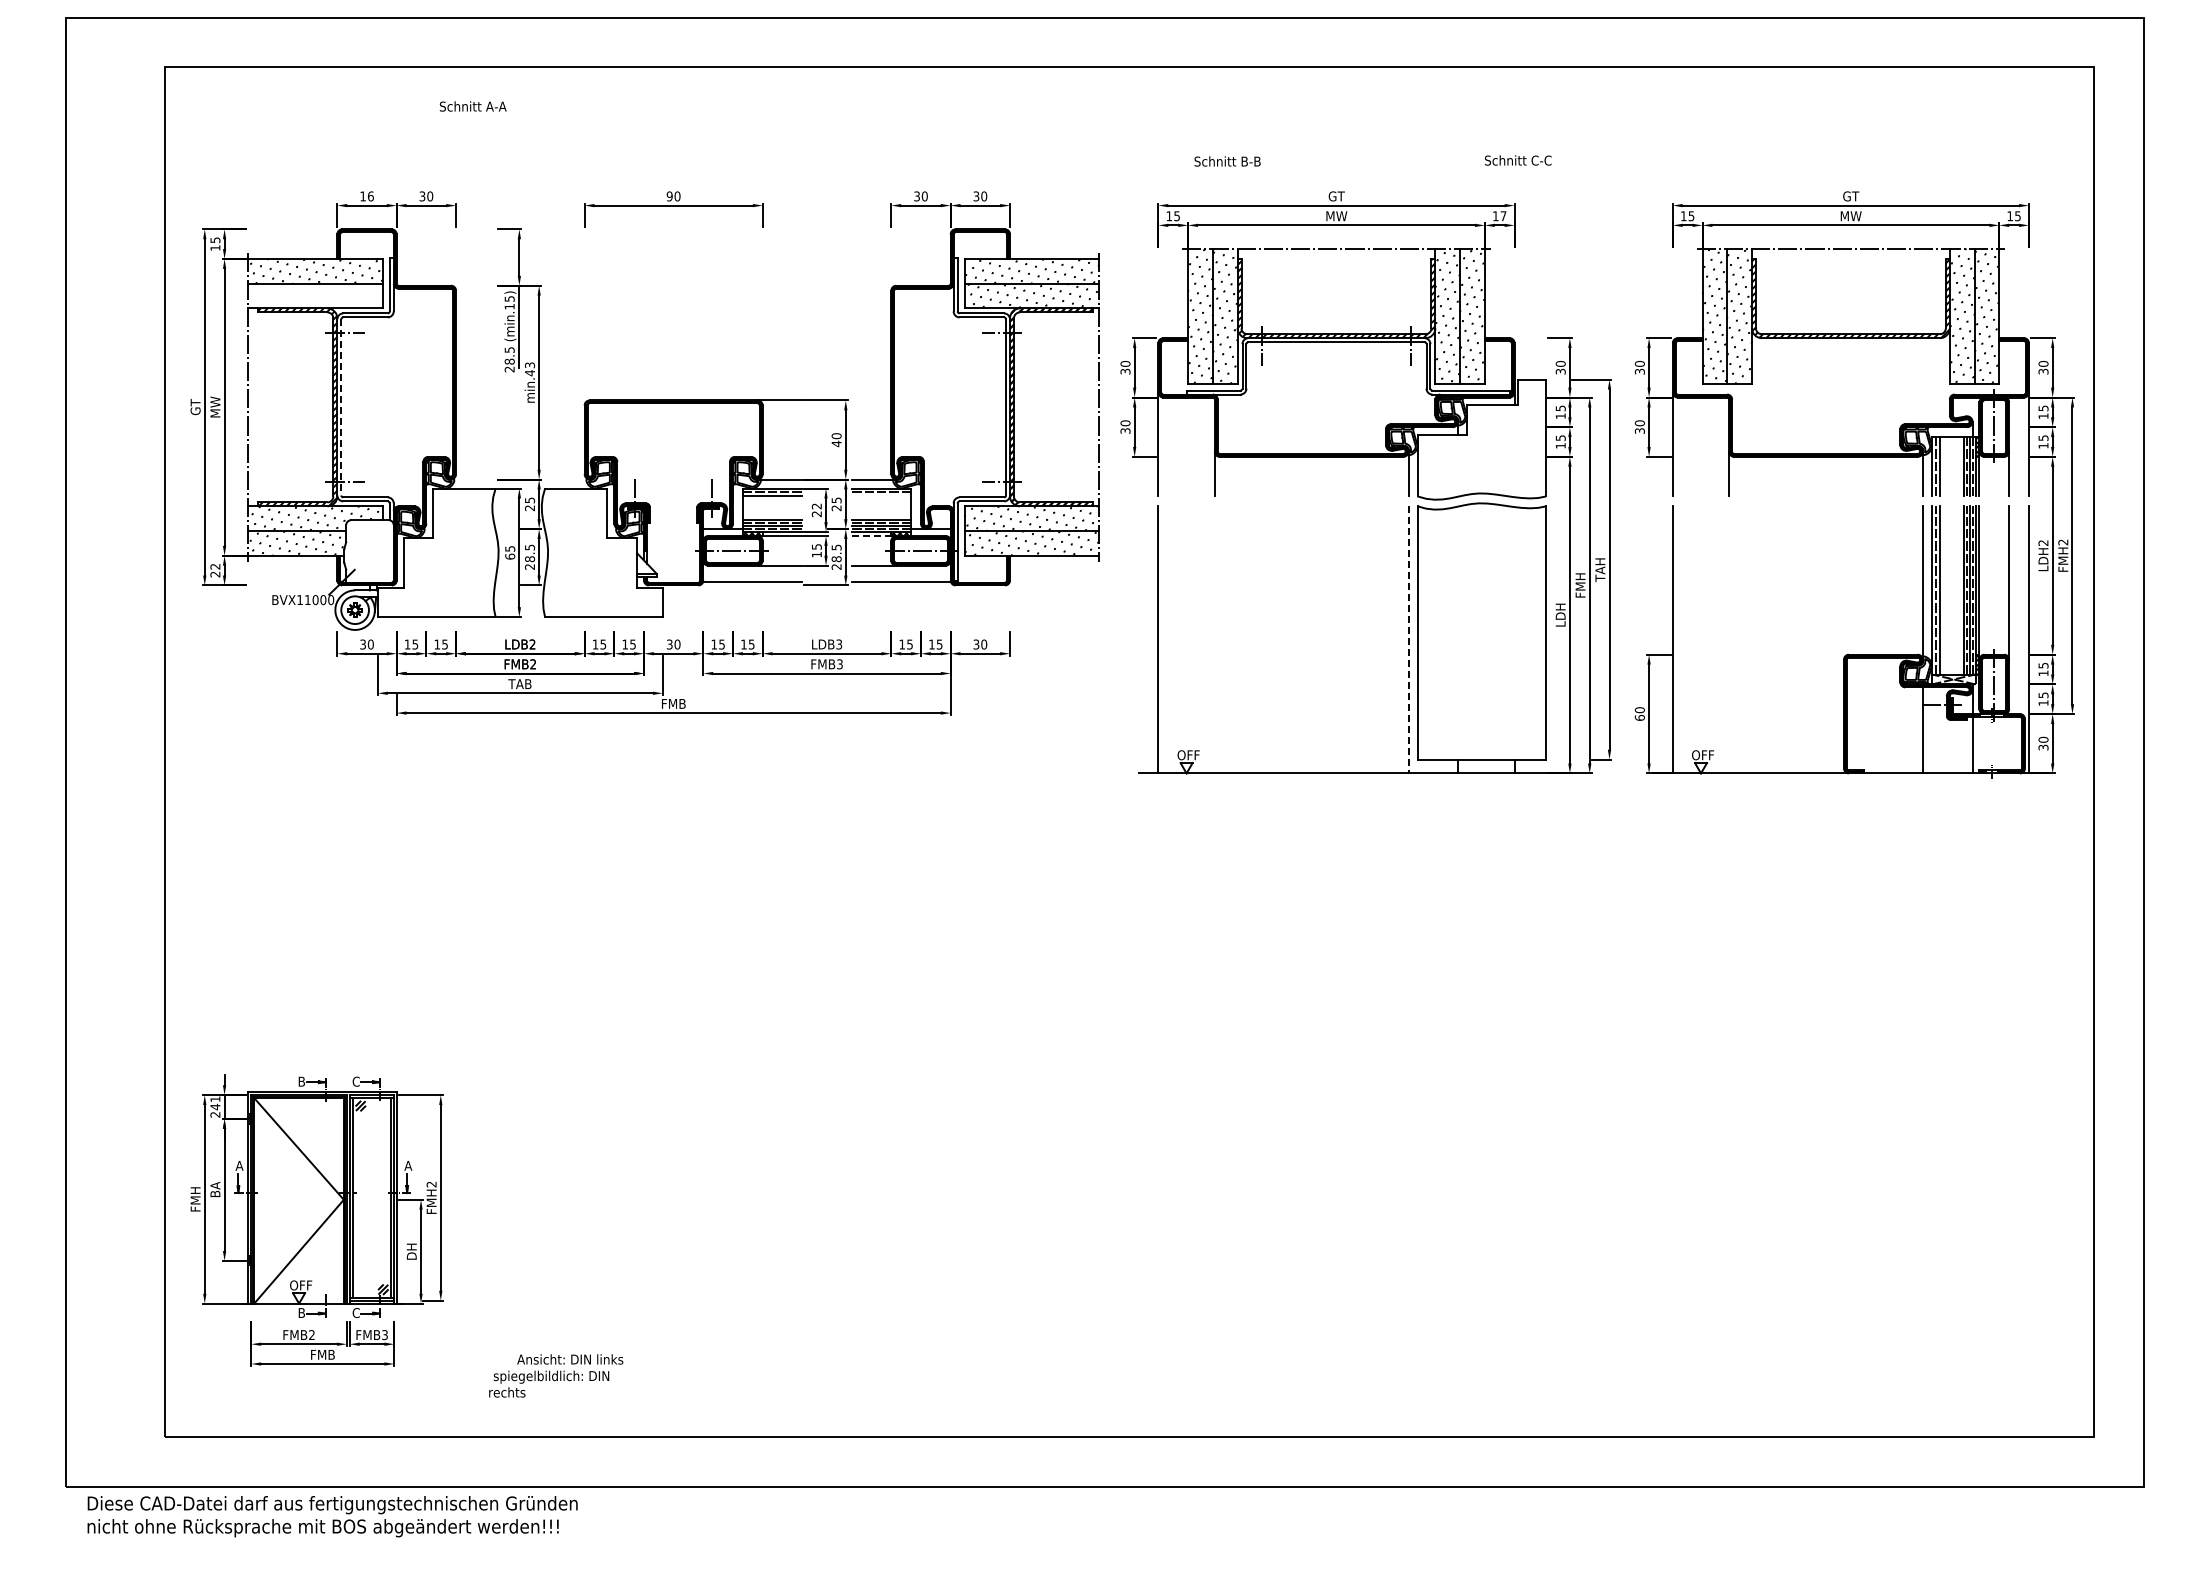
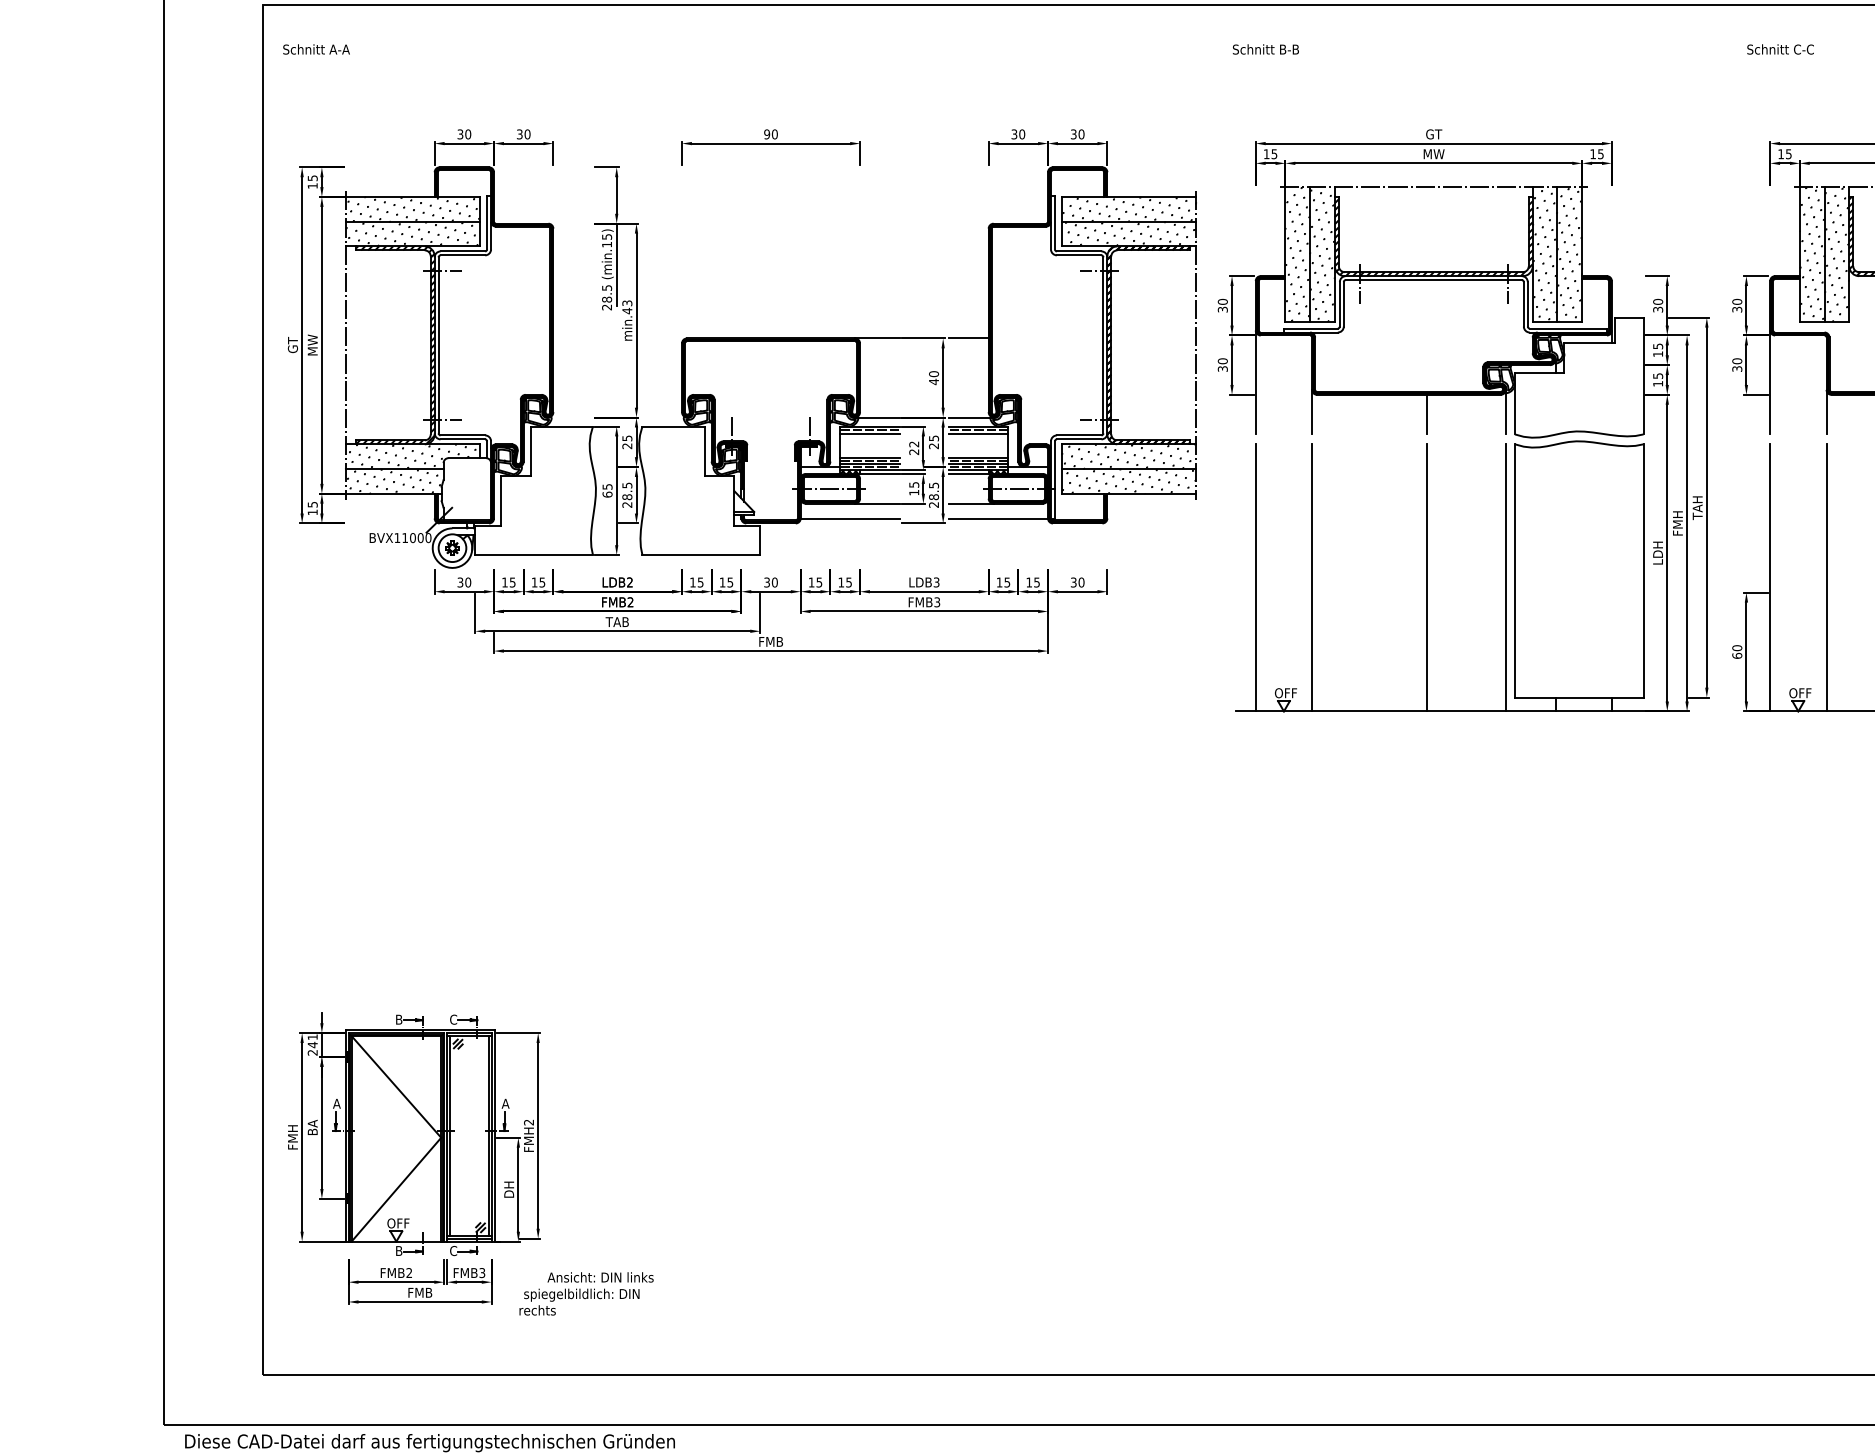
text: (472, 106) -> (315, 49), moved
text: (1518, 160) -> (1780, 49), moved
text: (1227, 161) -> (1265, 49), moved
text: (366, 196) -> (463, 134), 16 -> 30
text: (1503, 216) -> (1600, 154), 17 -> 15
hatch: (314, 295) -> (411, 233), added
line: (871, 400) -> (968, 338), added
line: (341, 407) -> (438, 345), dashed -> solid
line: (1329, 476) -> (1426, 414), added
line: (881, 496) -> (978, 434), added
line: (871, 536) -> (968, 474), dashed -> solid
text: (215, 570) -> (312, 508), 22 -> 15
line: (1214, 639) -> (1311, 577), added
line: (1329, 639) -> (1426, 577), added
line: (1408, 639) -> (1505, 577), dashed -> solid
line: (1729, 639) -> (1826, 577), added
text: (556, 1375) -> (586, 1293), moved

